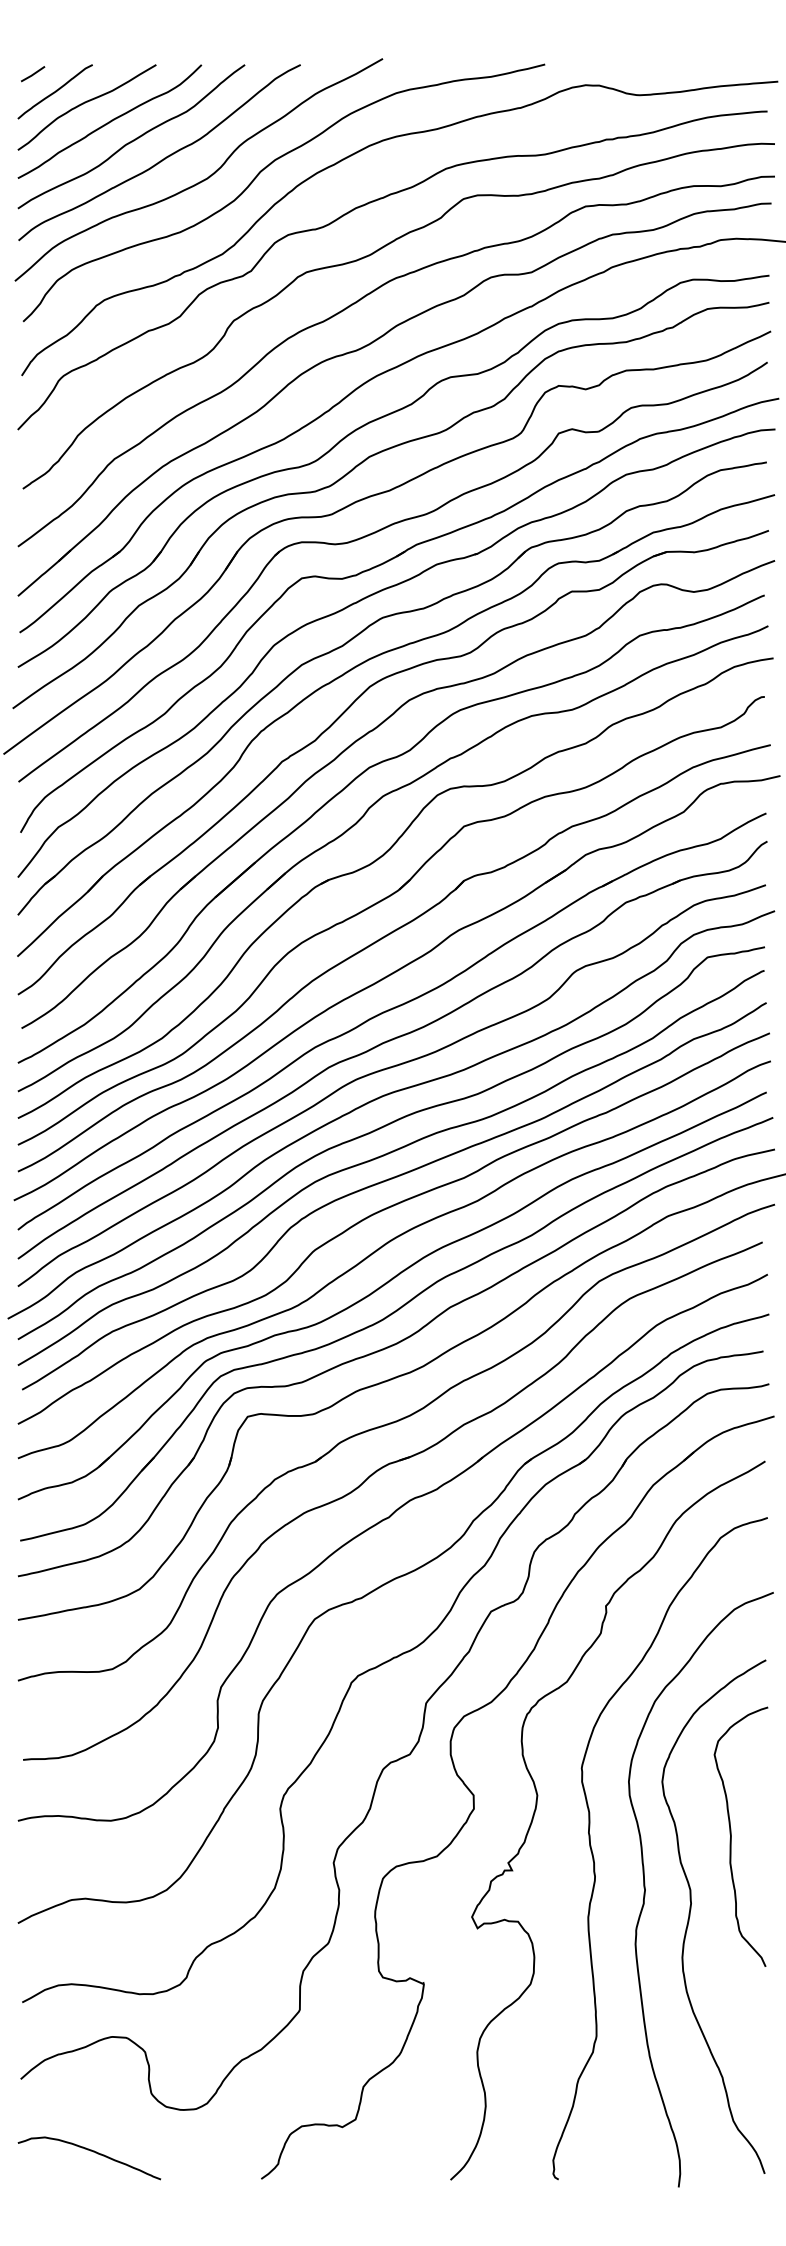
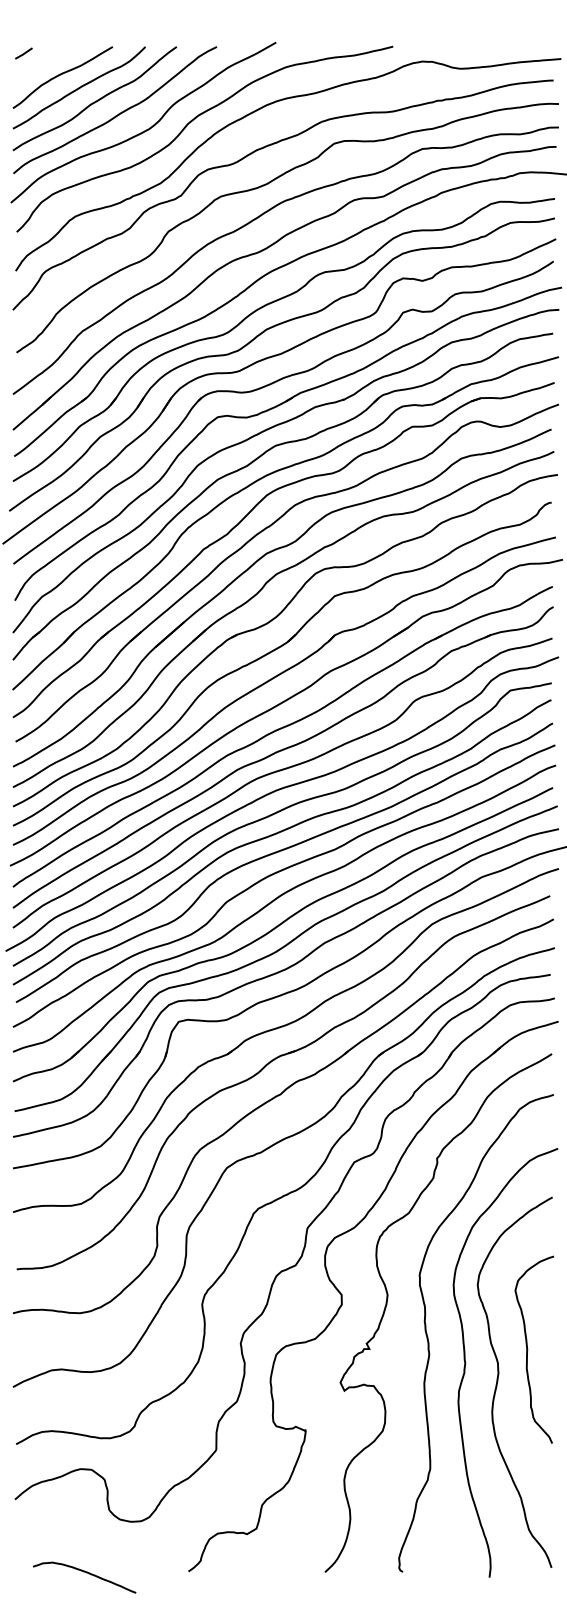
line: (54, 92) -> (39, 66), removed
curve: (732, 1836) -> (528, 1349), moved
curve: (92, 2152) -> (86, 1573), moved

